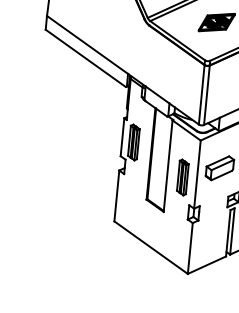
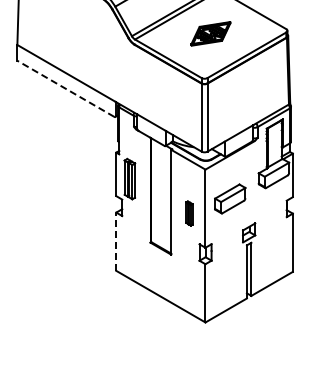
line: (85, 57) -> (65, 88), solid -> dashed
part: (183, 177) -> (189, 213), size x0.6
line: (117, 195) -> (116, 241), solid -> dashed

